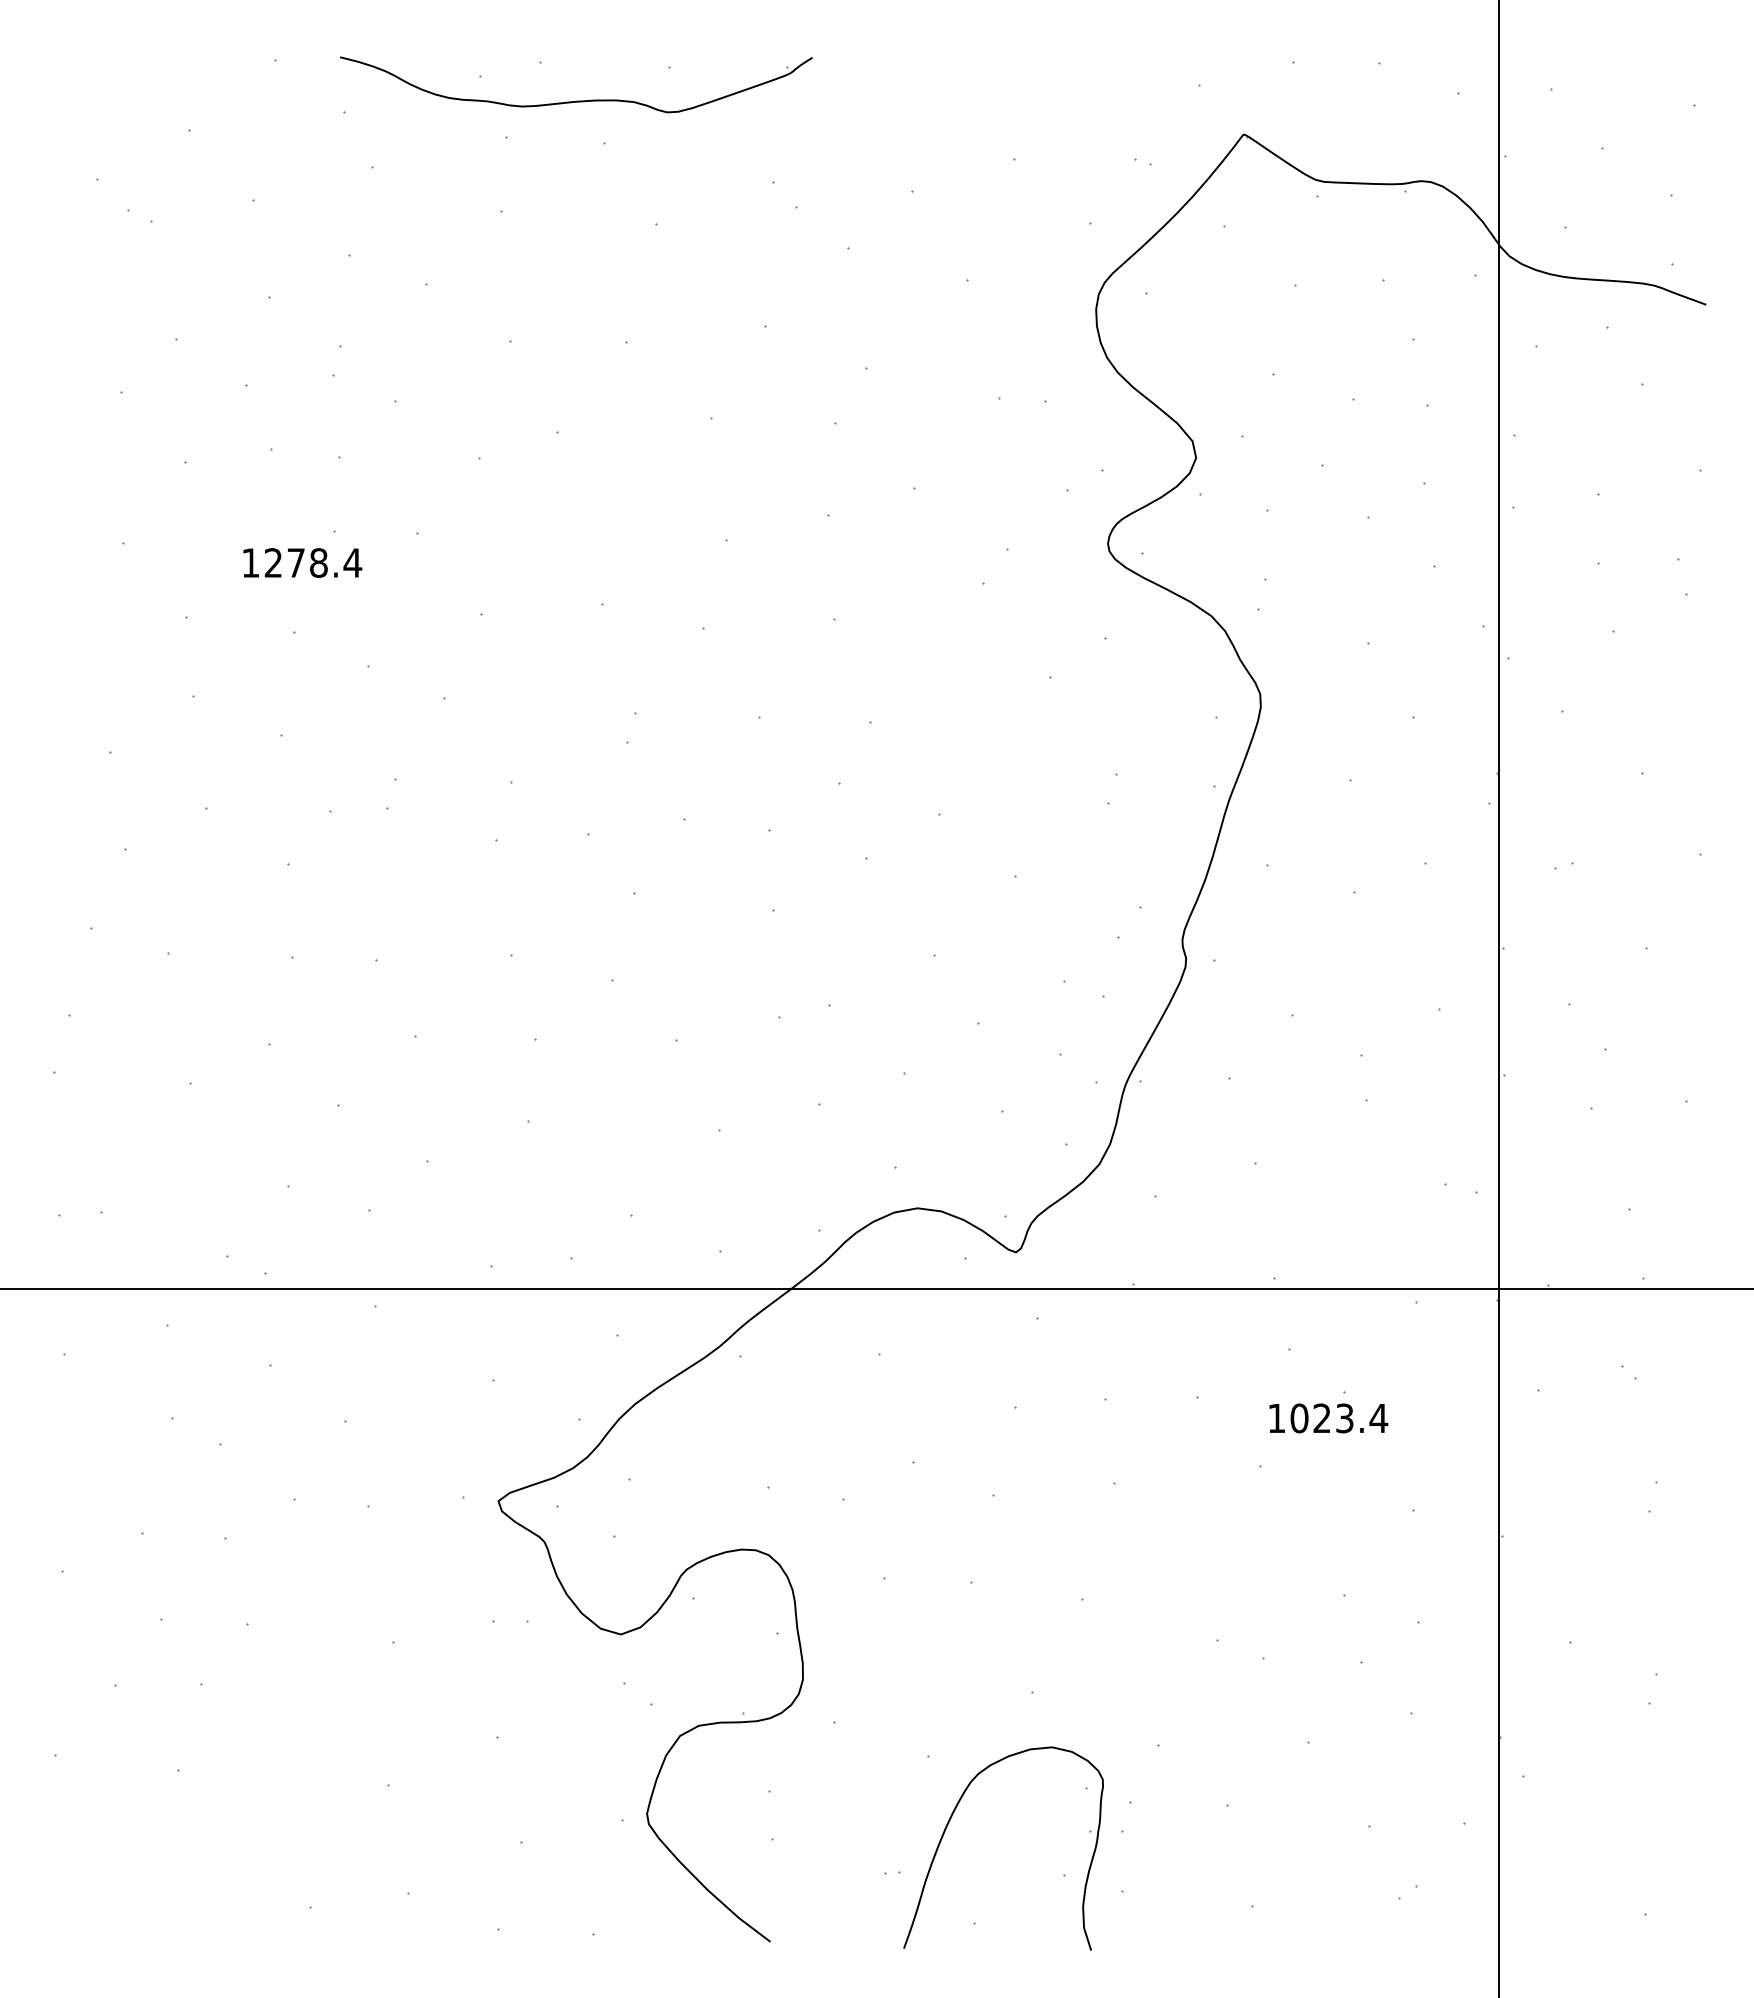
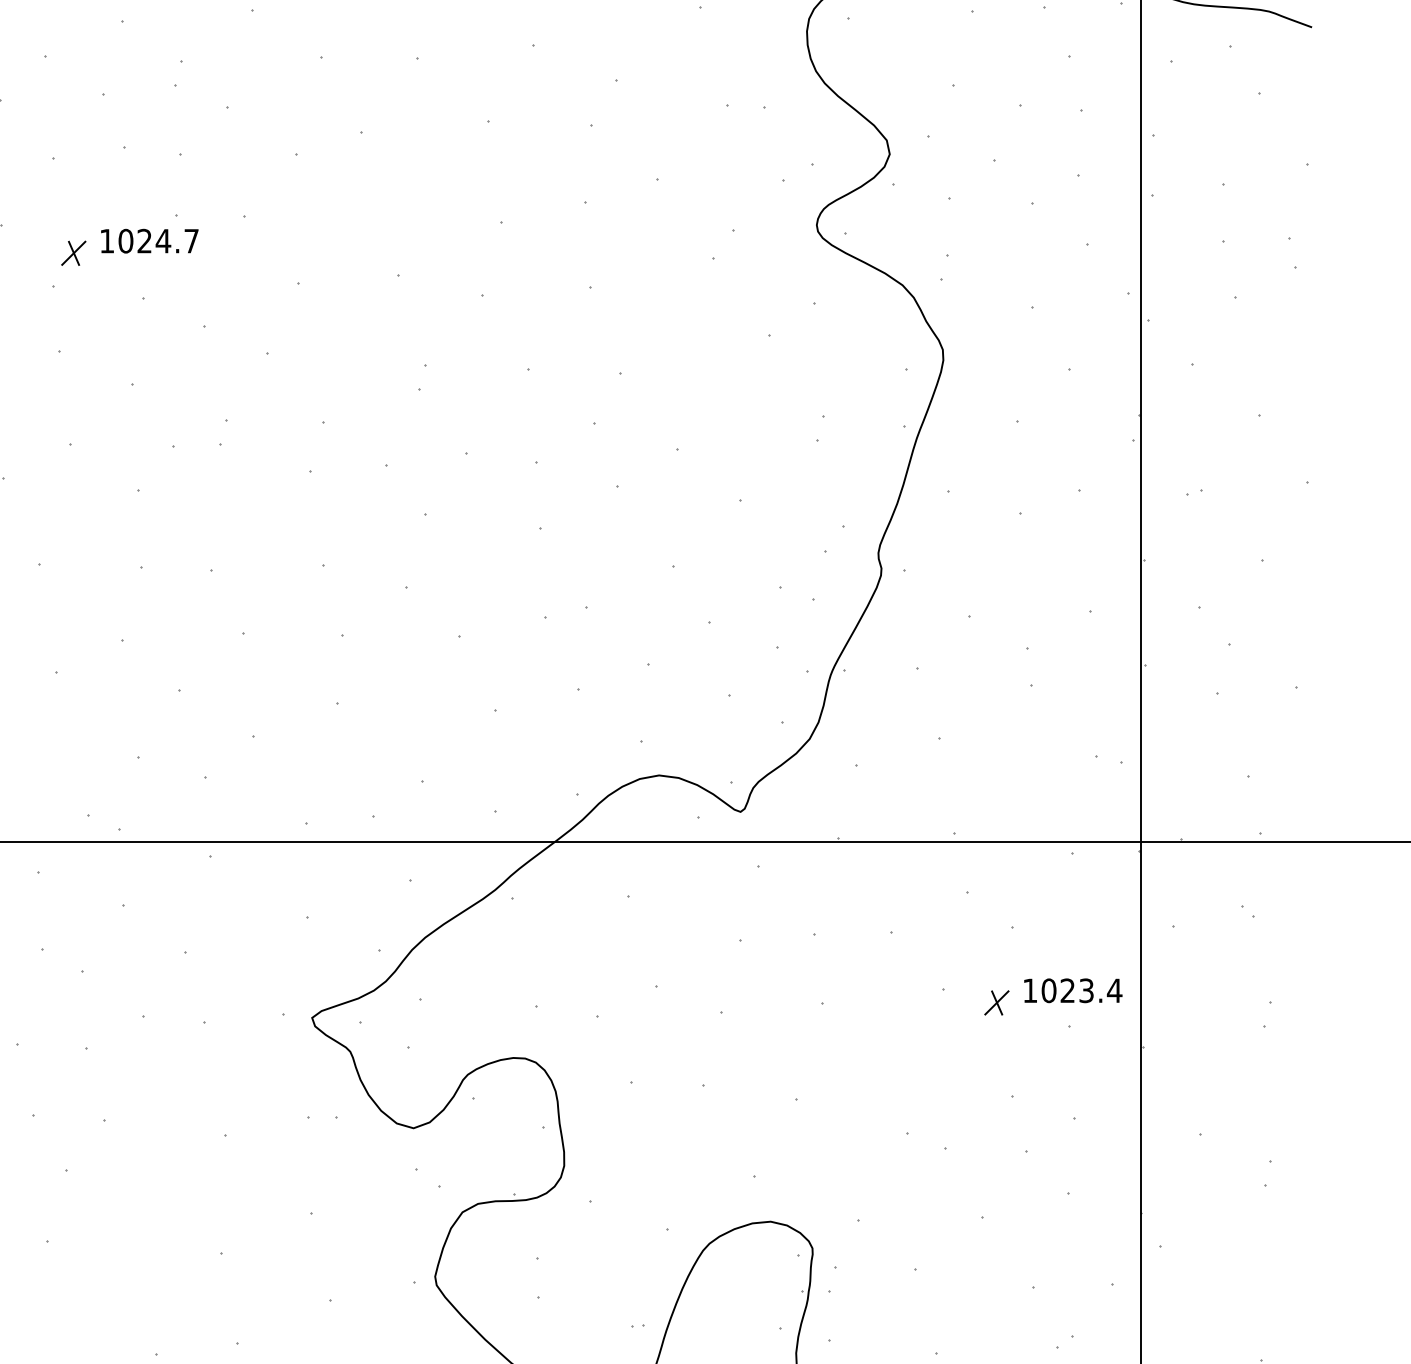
text: (313, 562) -> (159, 240), 1278.4 -> 1024.7
part: (210, 577) -> (73, 253), added
text: (1328, 1418) -> (1073, 990), moved
part: (1325, 1483) -> (996, 1003), added

